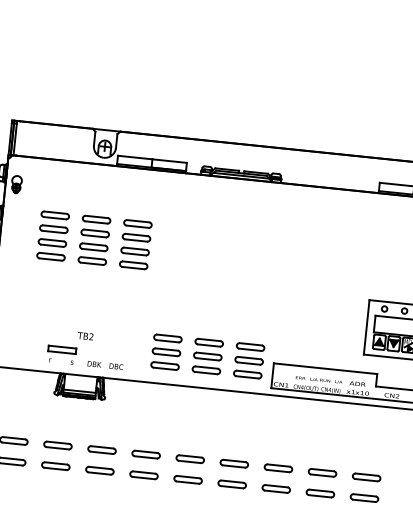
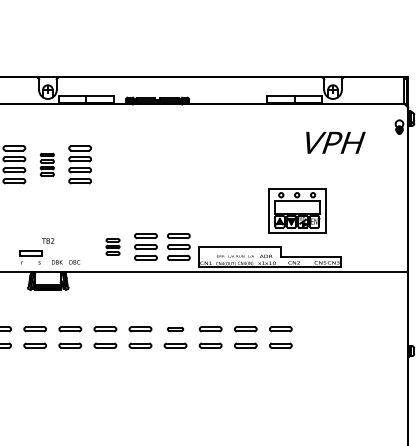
part: (94, 240) -> (47, 164), size x0.6
part: (165, 351) -> (112, 246), size x0.6
part: (234, 464) -> (175, 329), size x0.7

